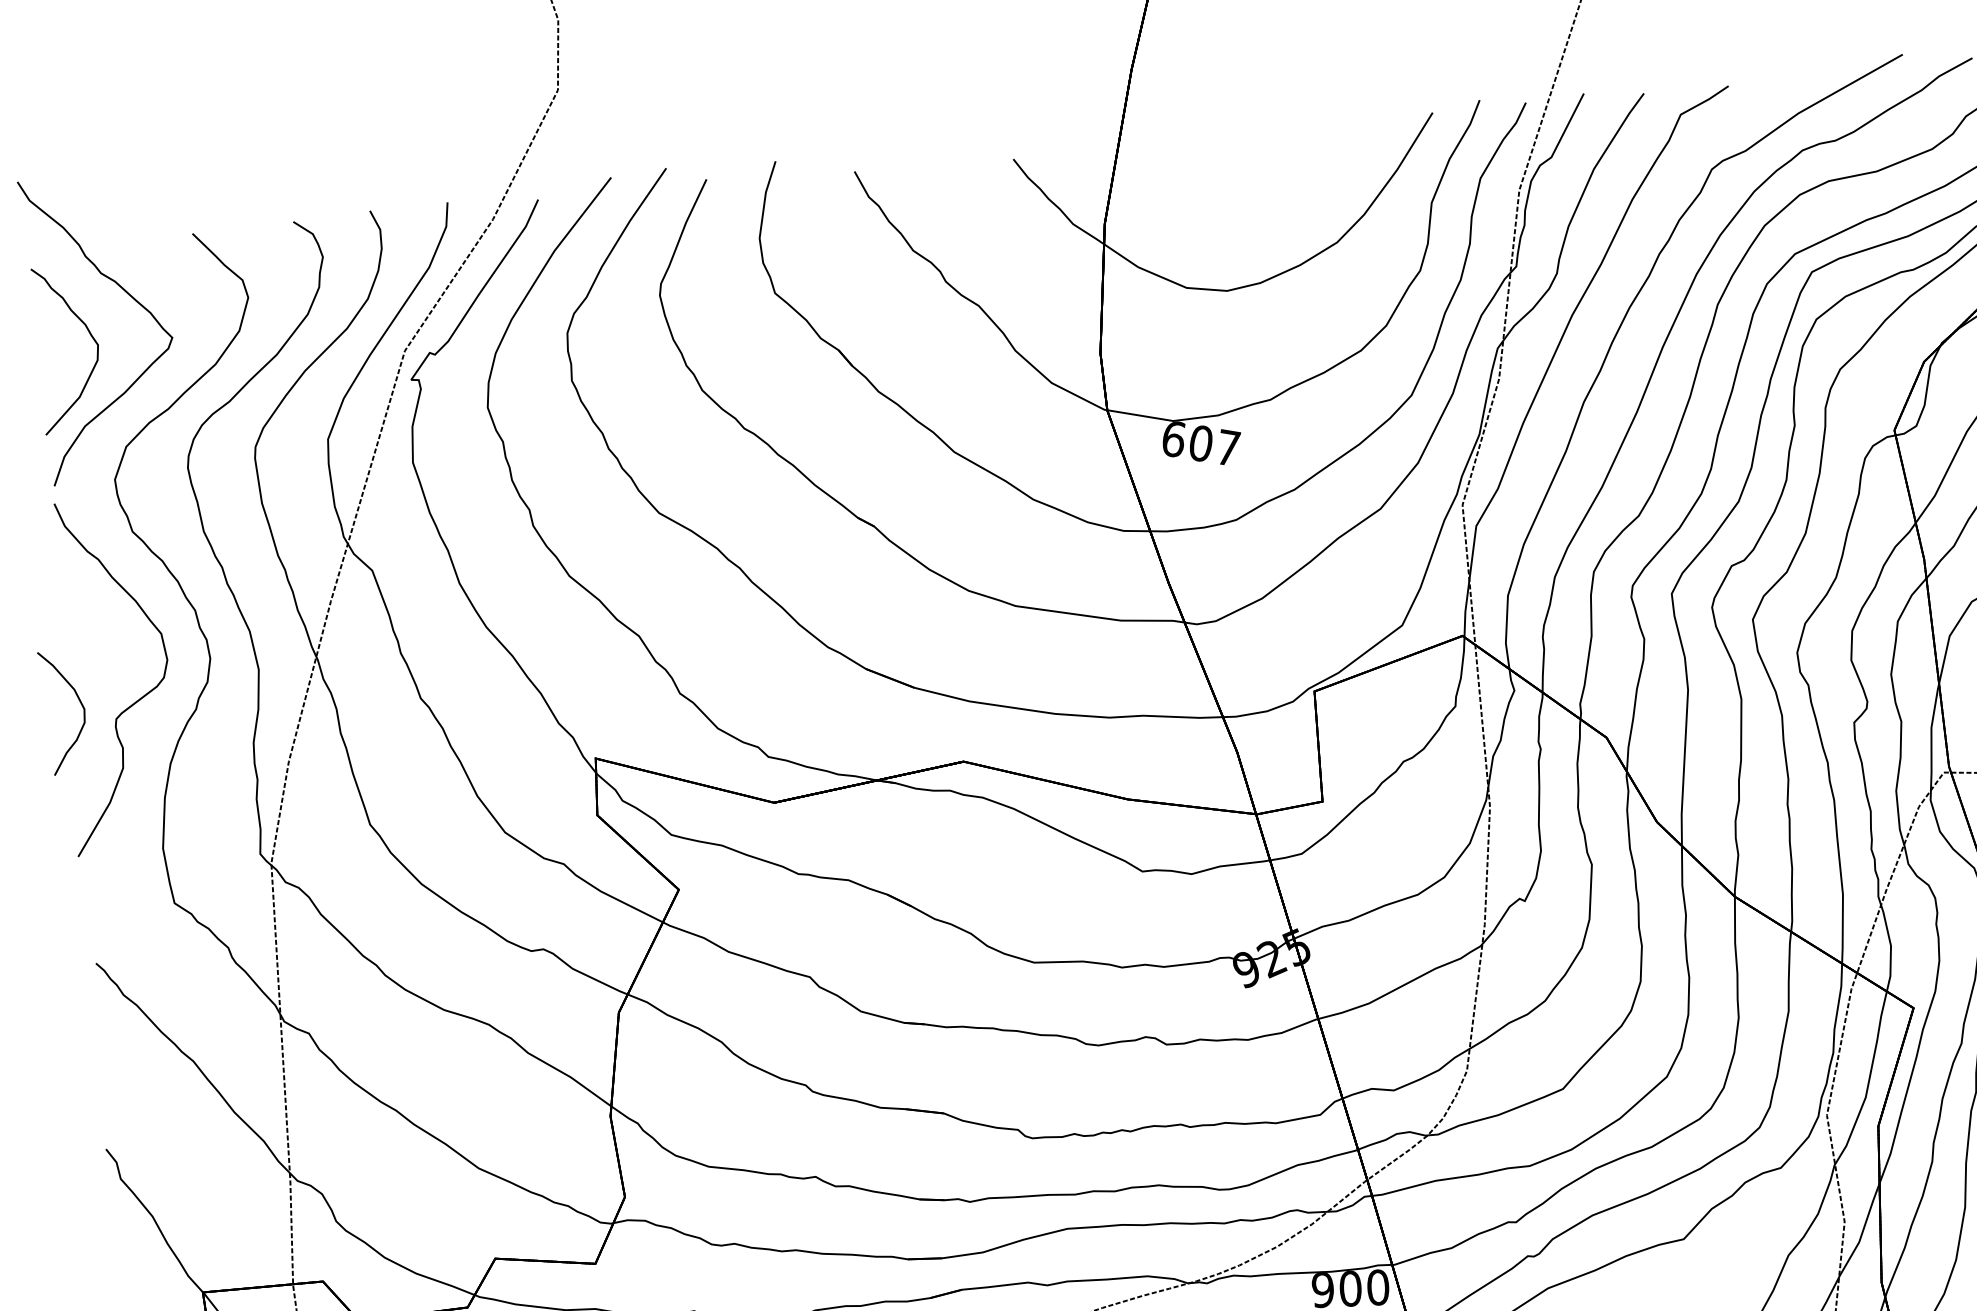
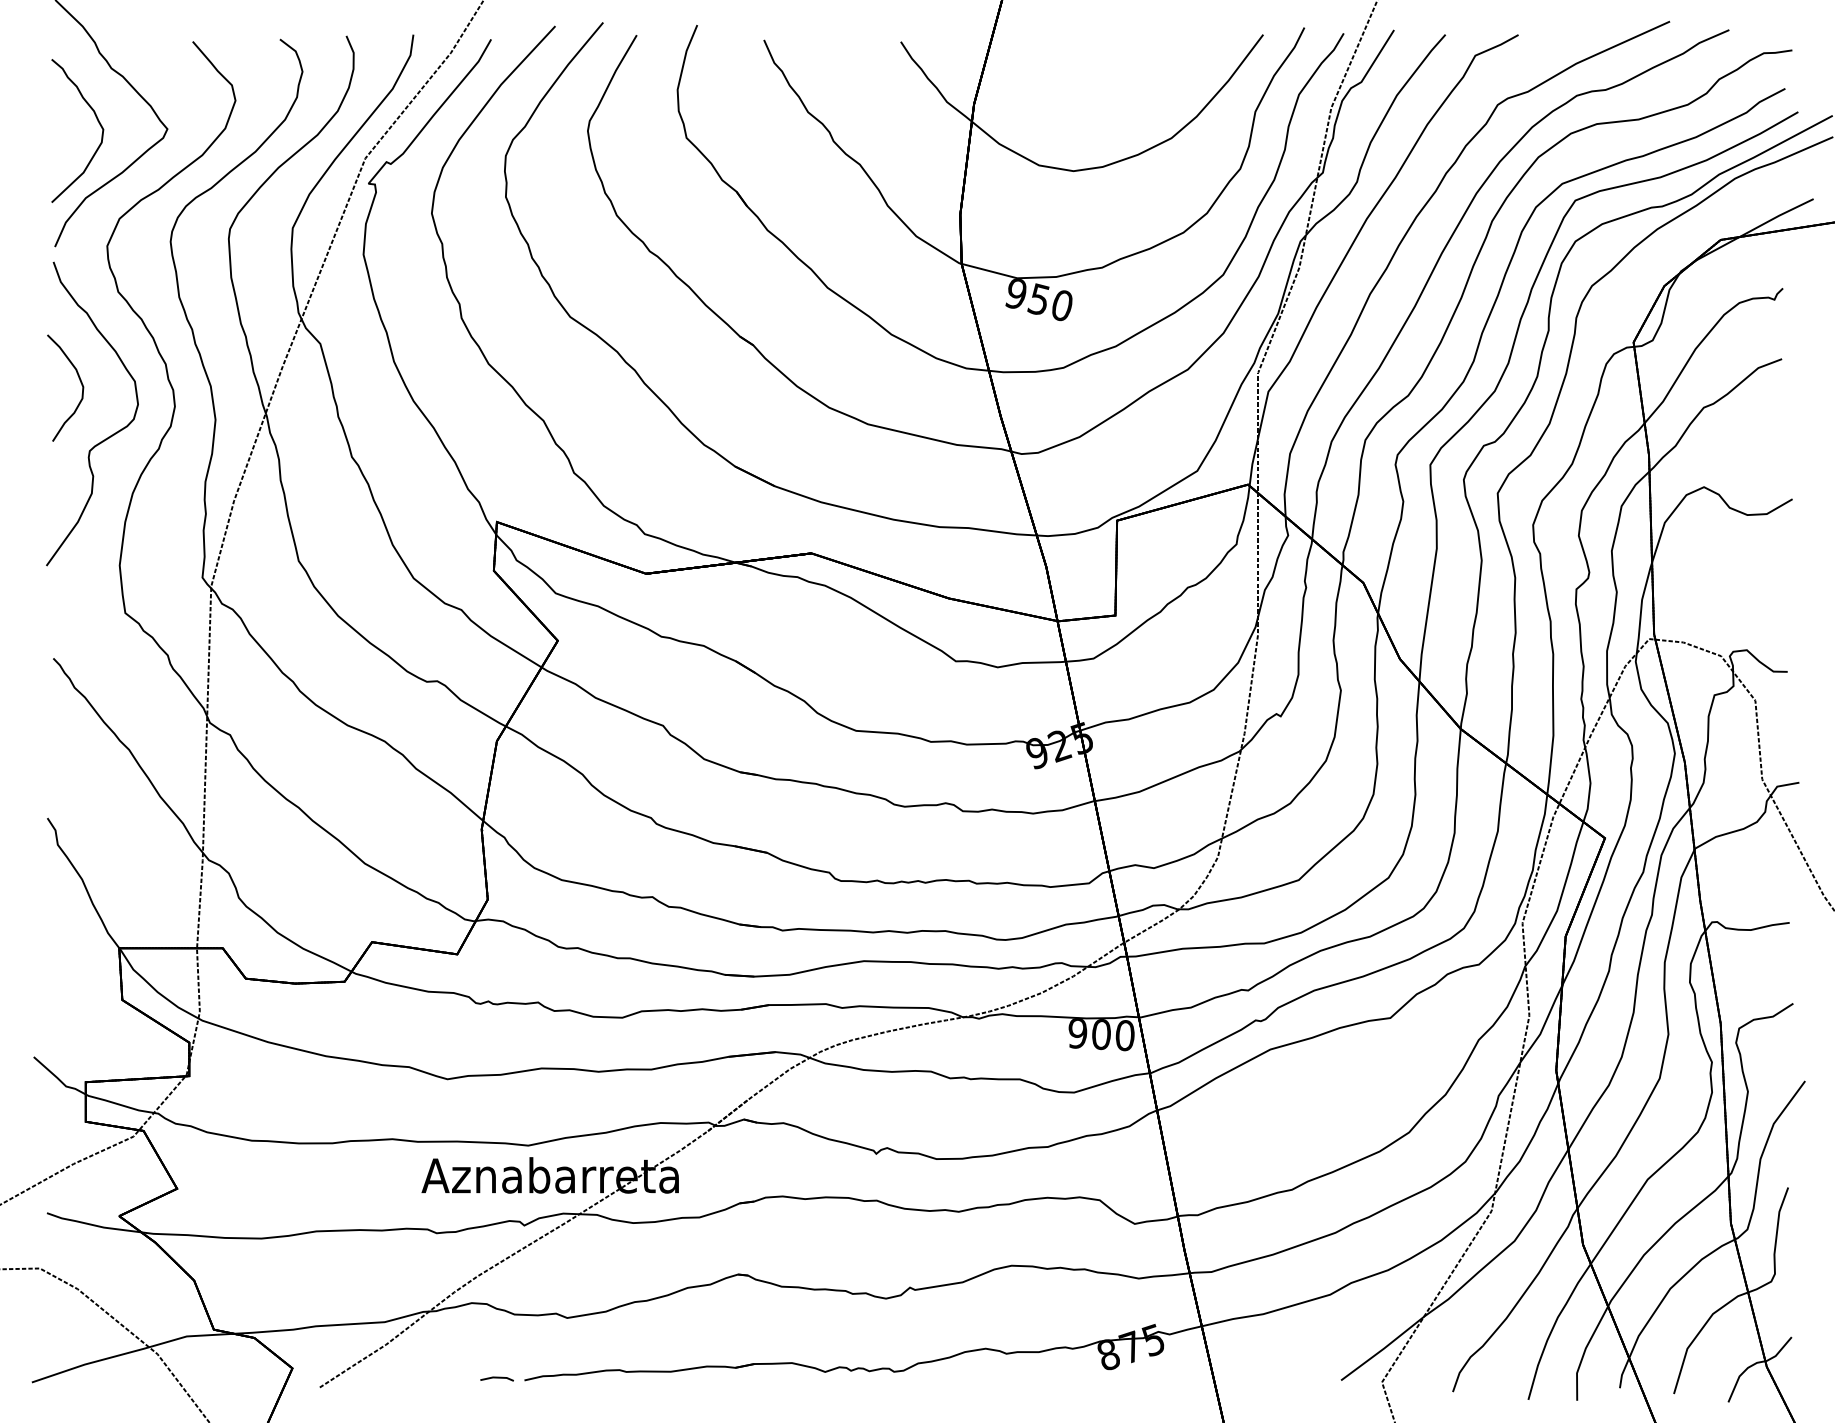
text: (1201, 444) -> (1039, 300), 607 -> 950
curve: (80, 705) -> (80, 383), moved

